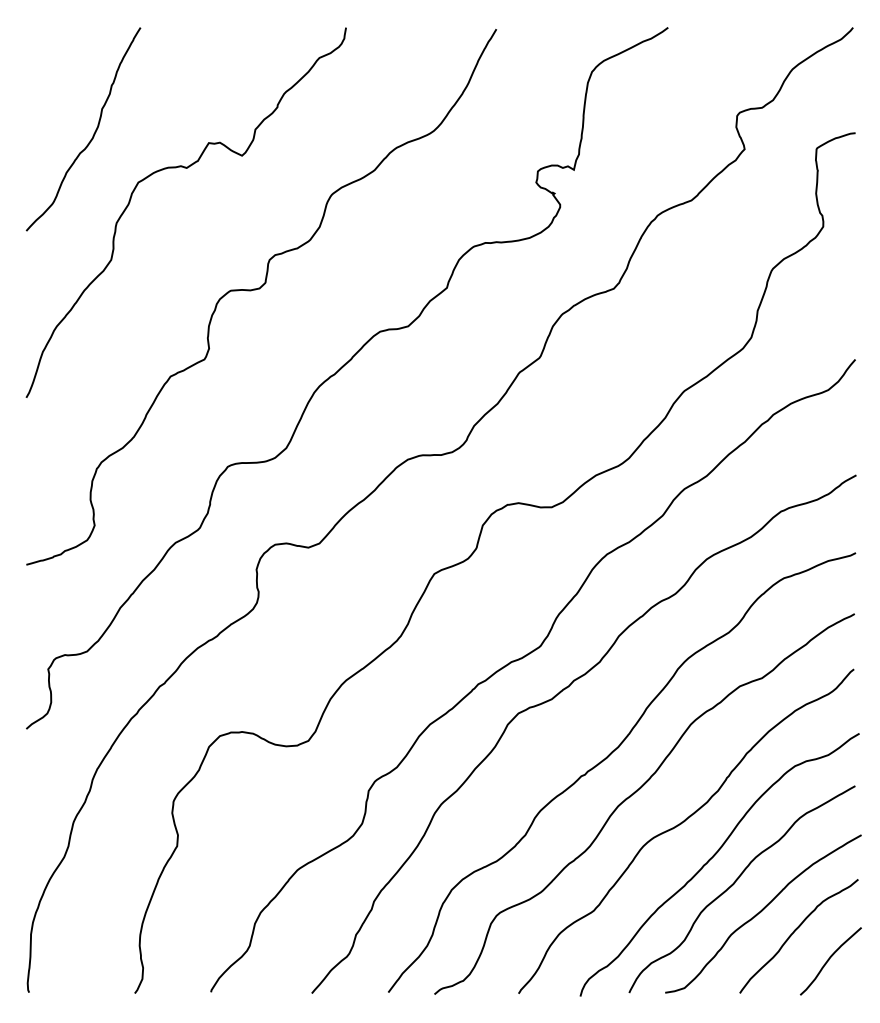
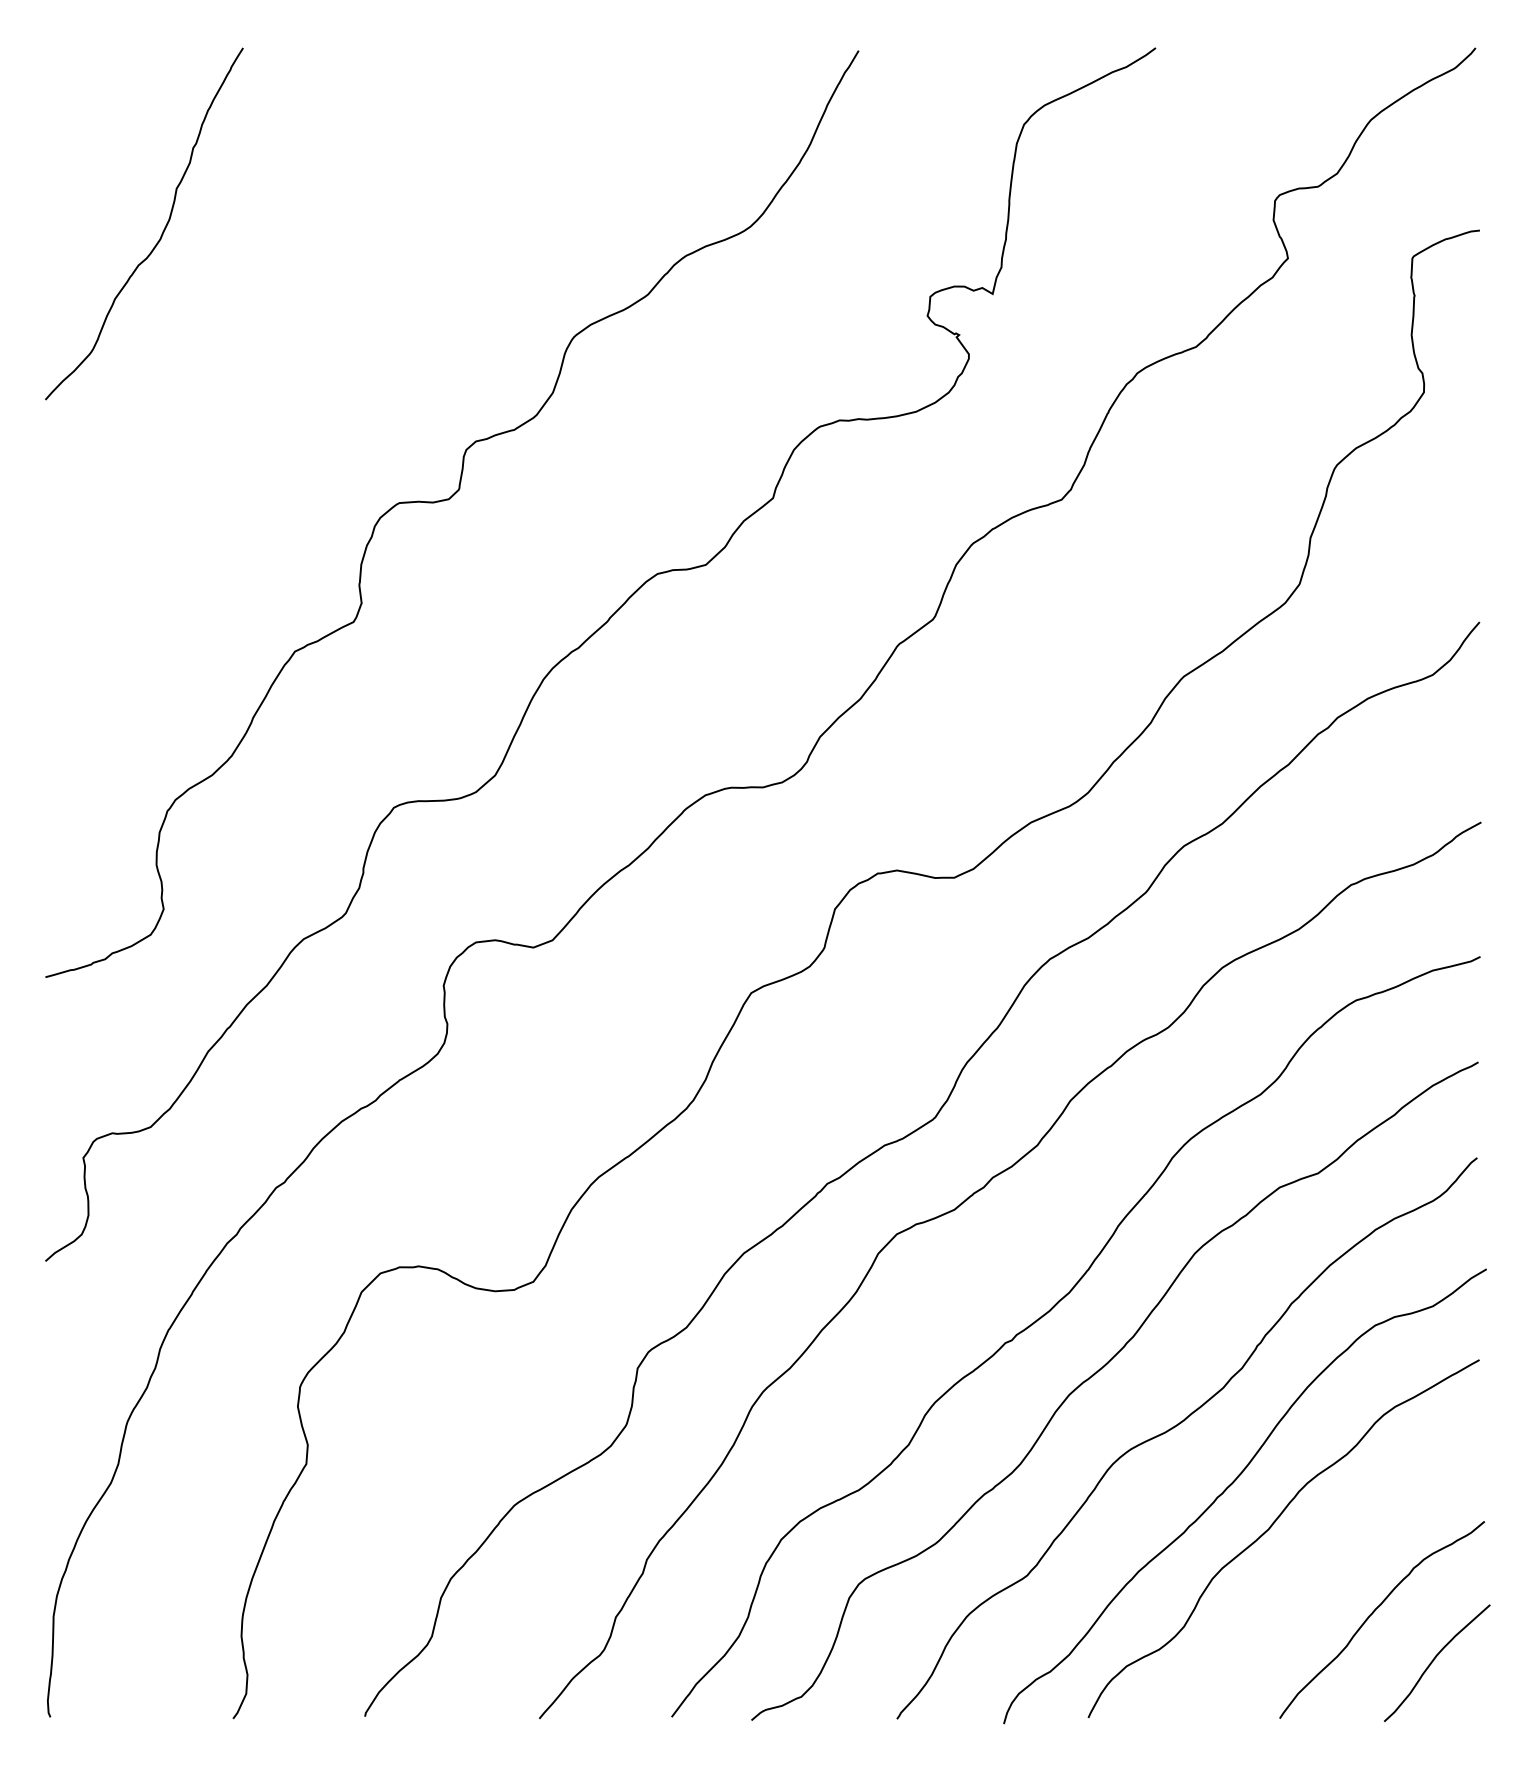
curve: (185, 168) -> (320, 291), removed
curve: (762, 911) -> (1318, 1576), removed

